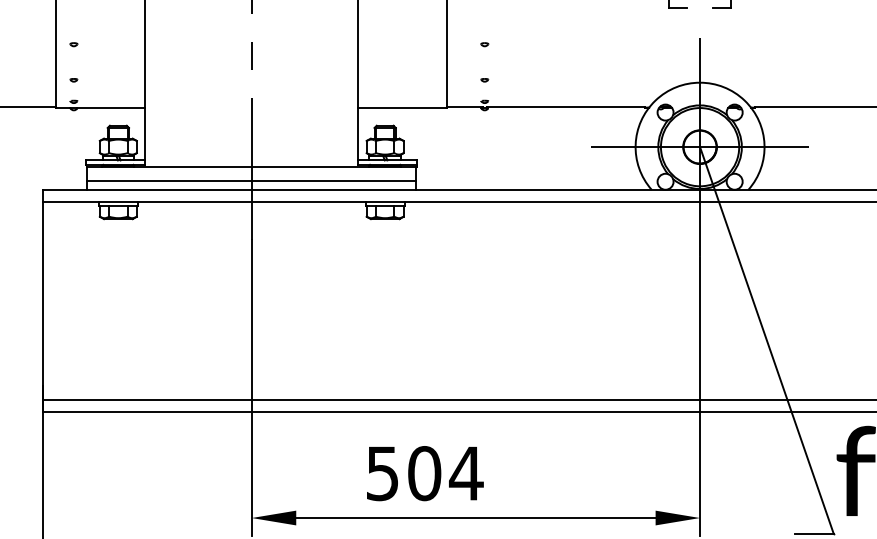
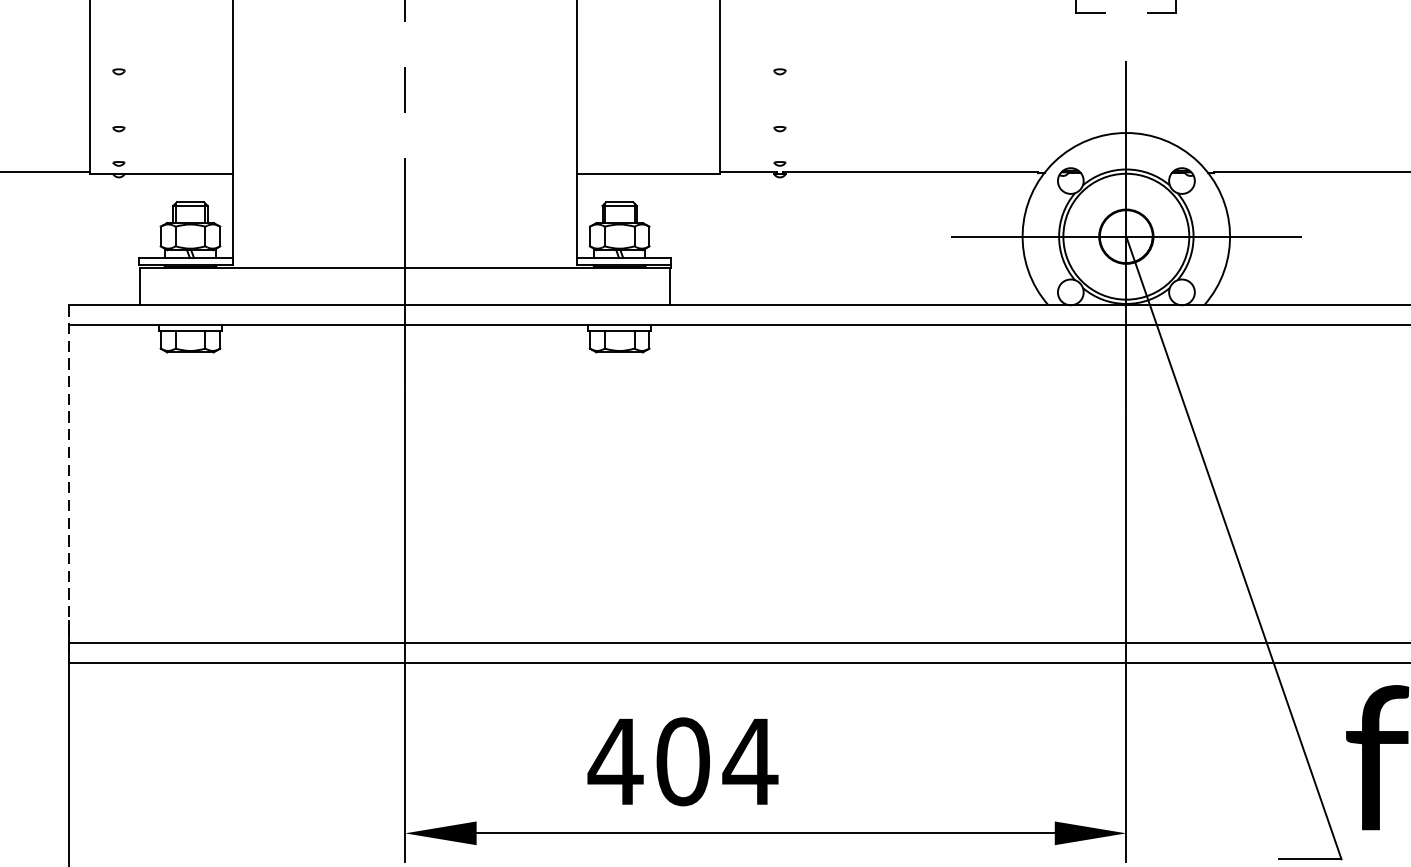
line: (251, 180) -> (404, 290), removed
line: (42, 301) -> (68, 484), solid -> dashed
text: (382, 473) -> (615, 761), 504 -> 404

